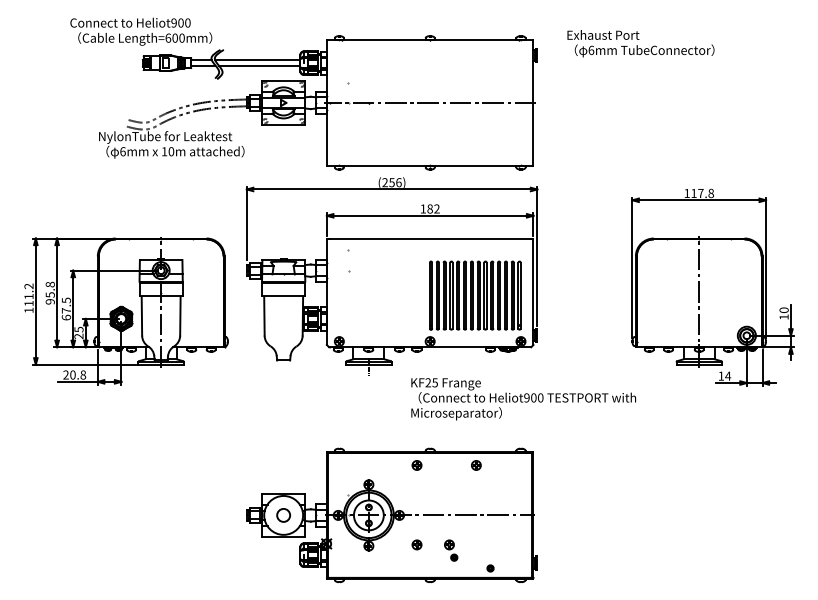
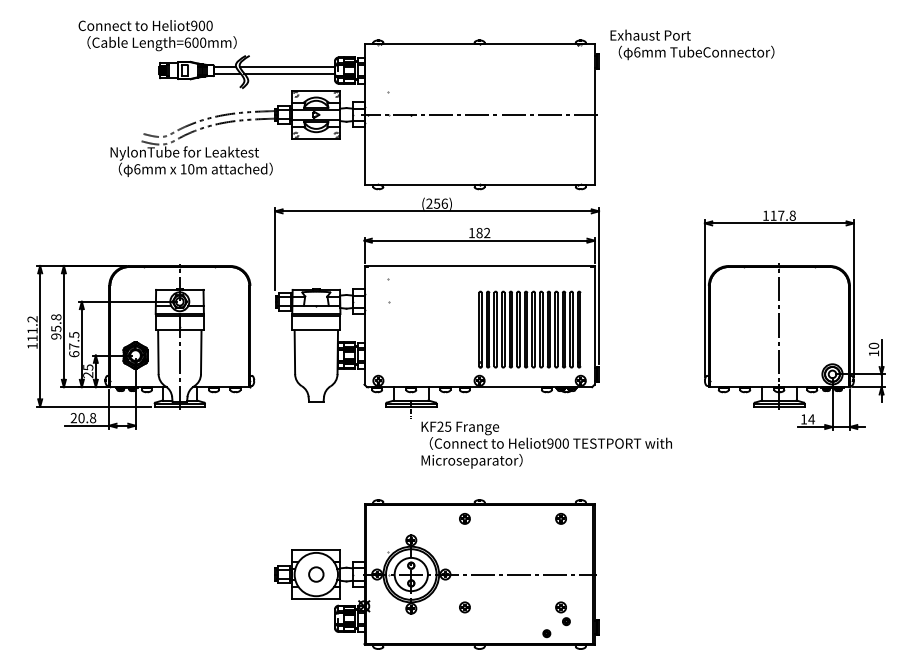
text: (640, 43) -> (692, 44), moved
text: (523, 398) -> (546, 444), moved
part: (475, 465) -> (560, 518), moved
part: (450, 550) -> (562, 613), moved

